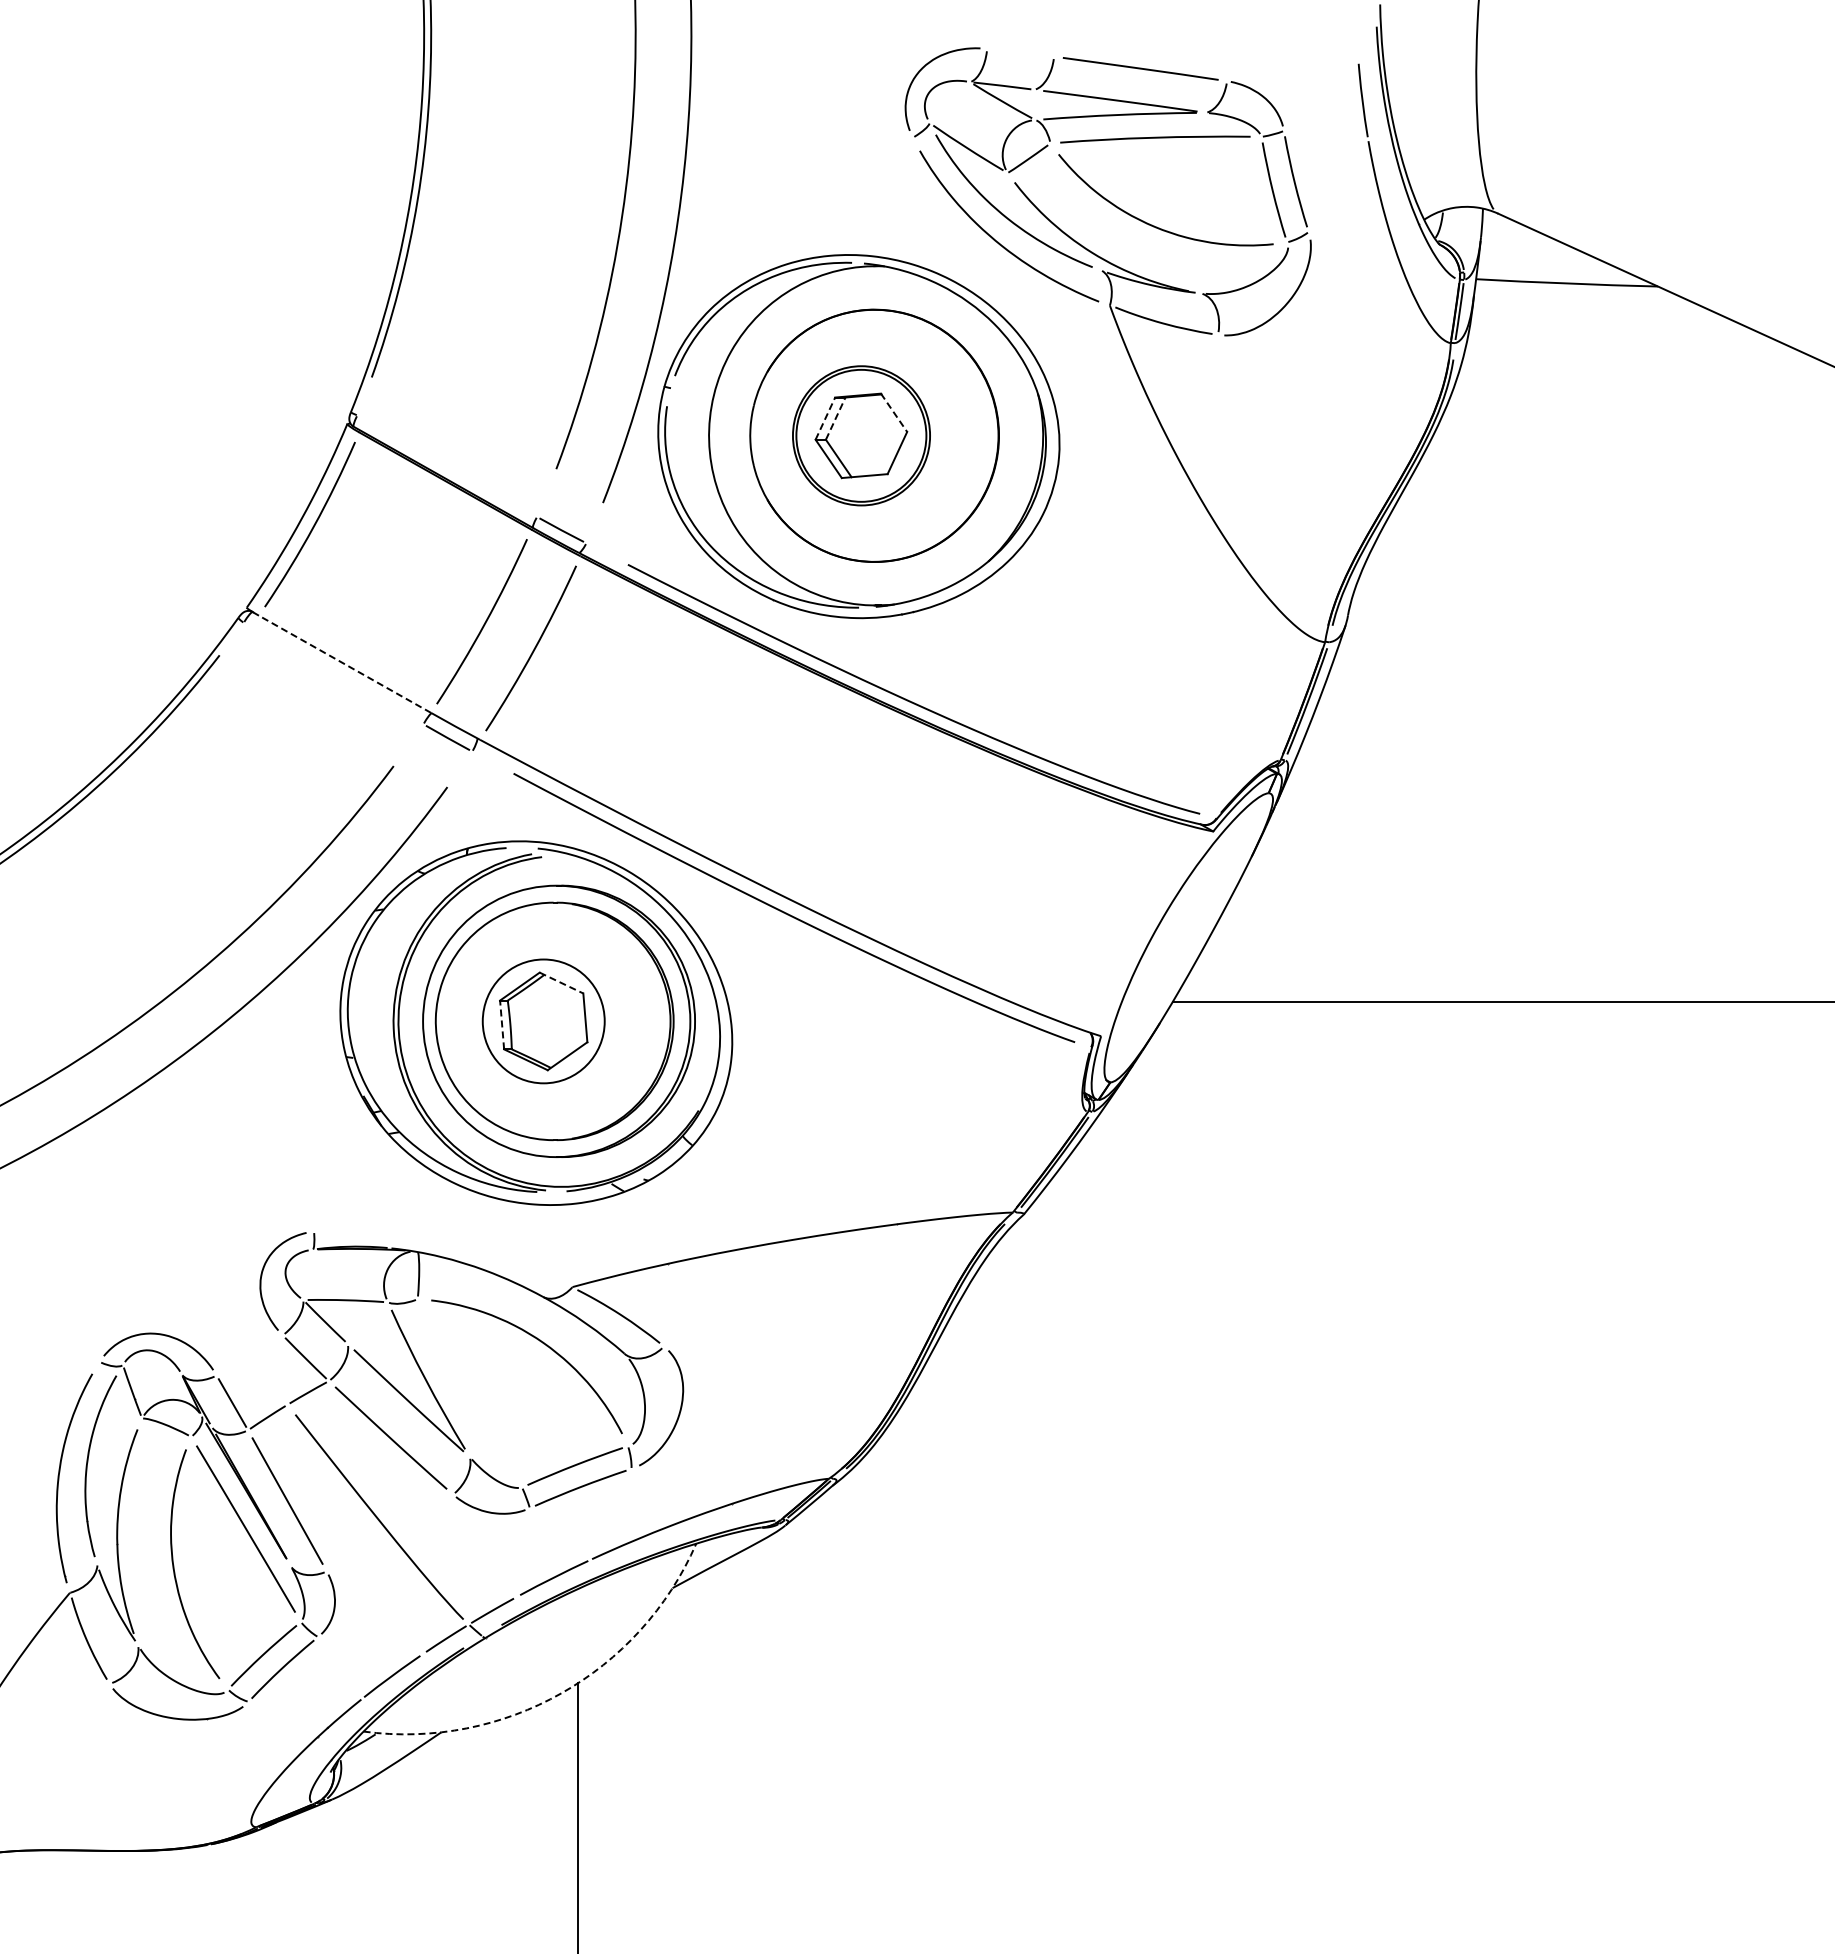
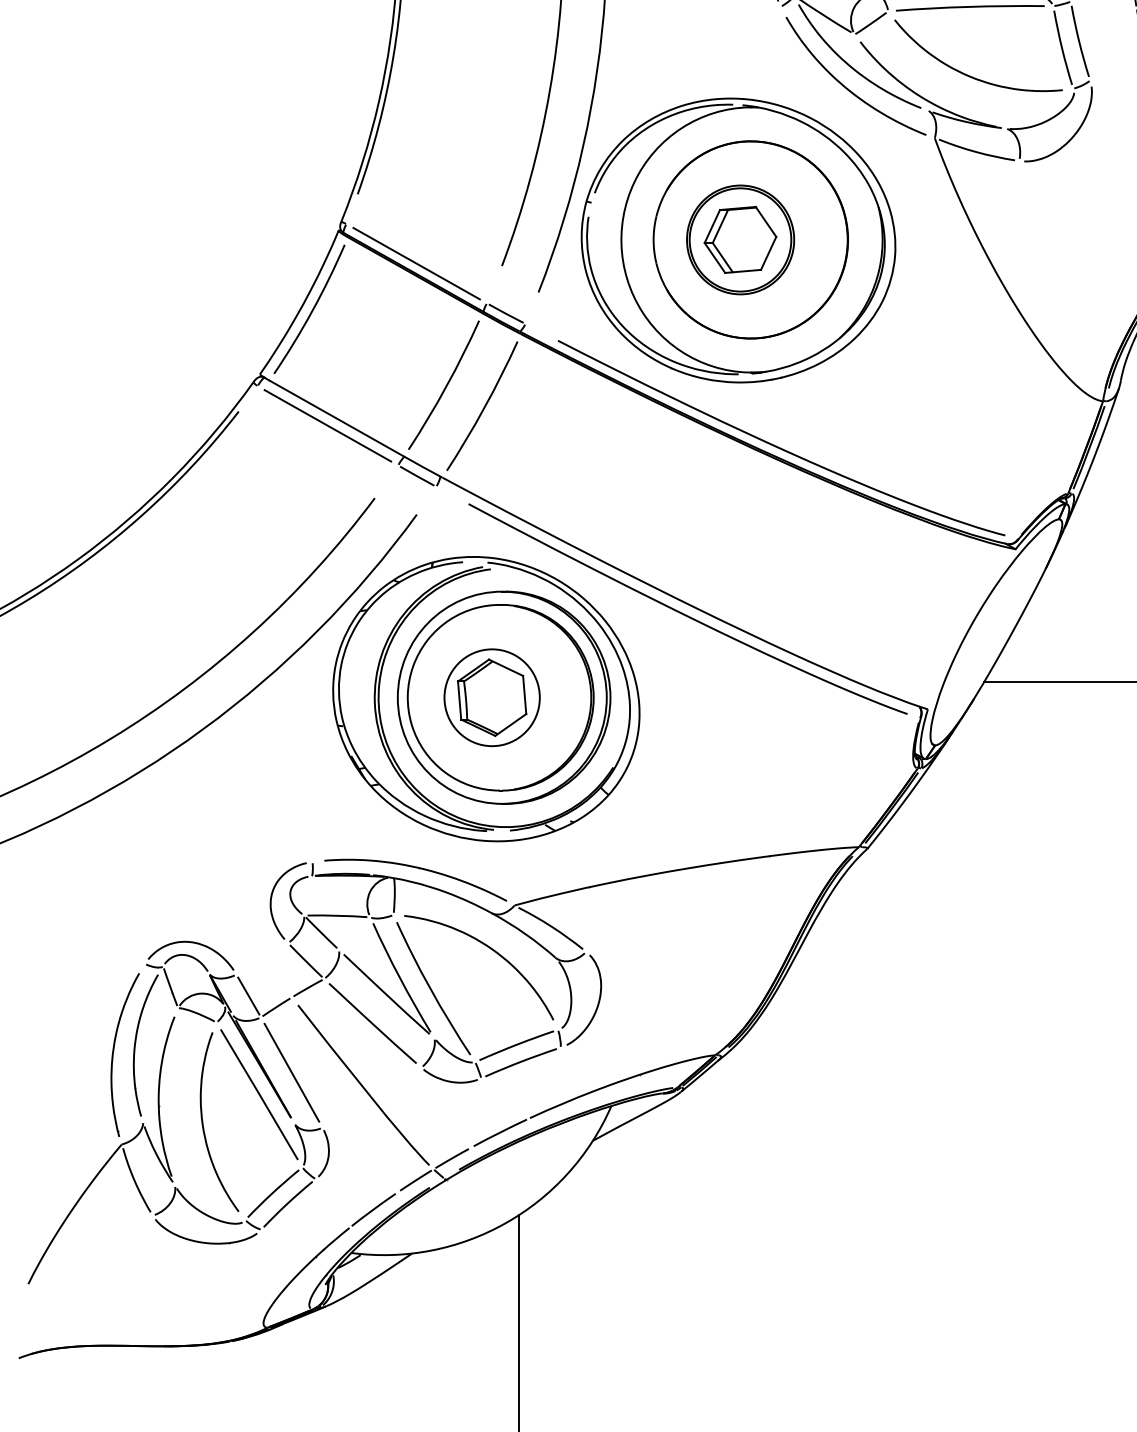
line: (894, 413) -> (766, 222), dashed -> solid
line: (825, 418) -> (712, 226), dashed -> solid
line: (835, 418) -> (720, 226), dashed -> solid
line: (447, 465) -> (416, 263), added
line: (345, 664) -> (337, 418), dashed -> solid
line: (333, 673) -> (327, 425), added
line: (561, 983) -> (506, 668), dashed -> solid
line: (502, 1024) -> (459, 700), dashed -> solid
part: (450, 1240) -> (419, 869), added
curve: (466, 1394) -> (431, 989), added
arc: (561, 1693) -> (506, 1223), dashed -> solid

